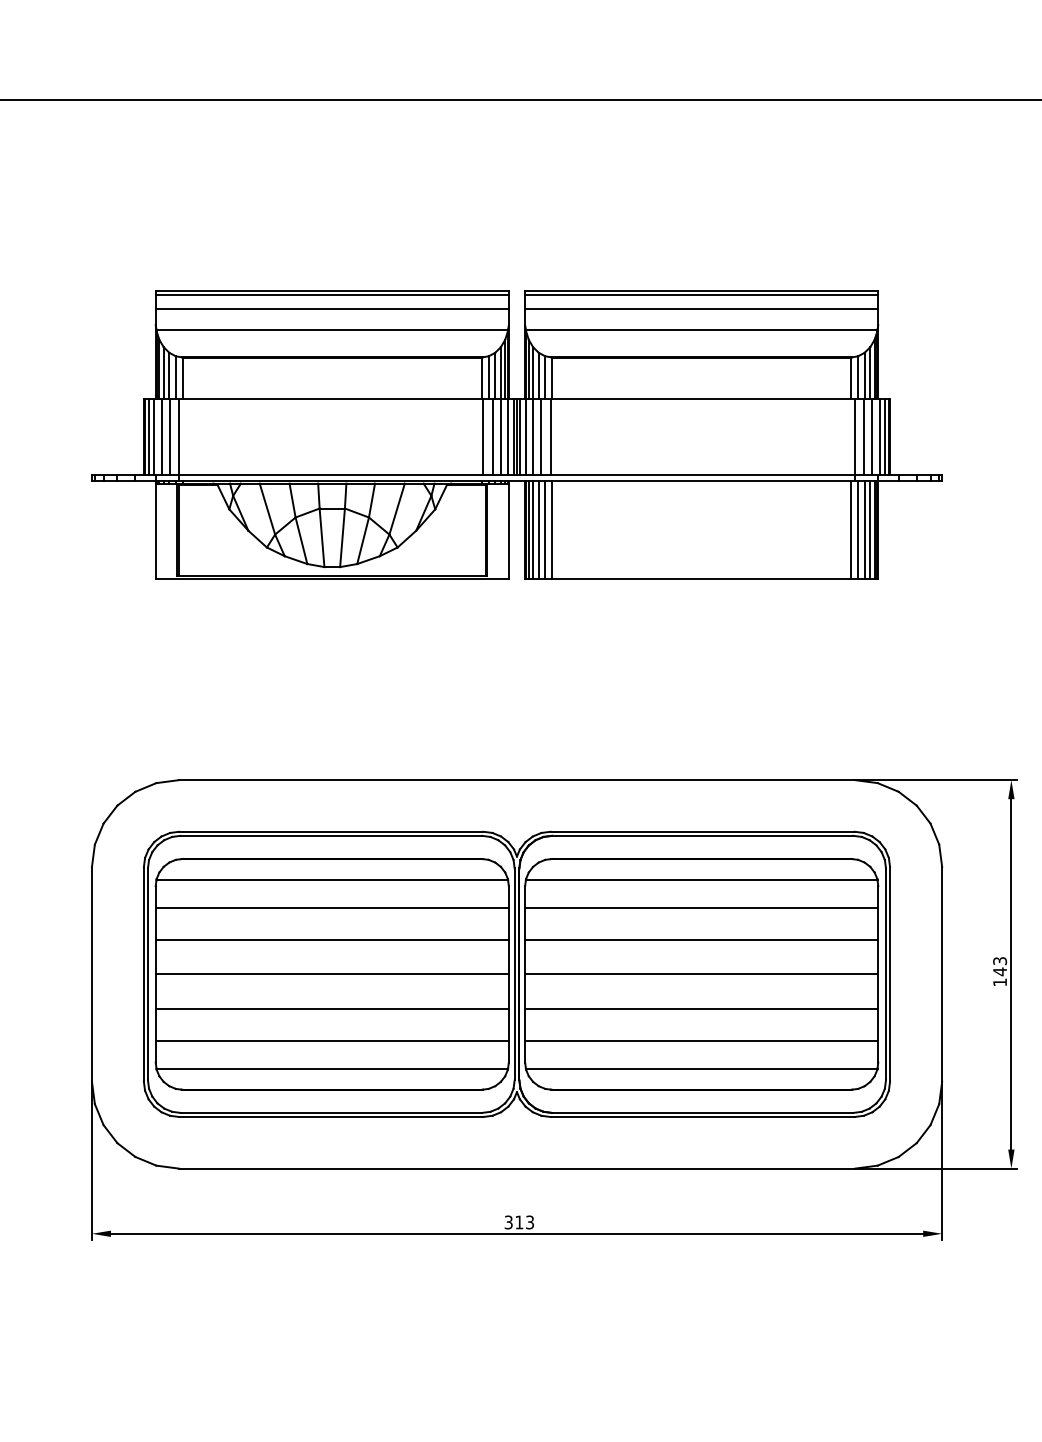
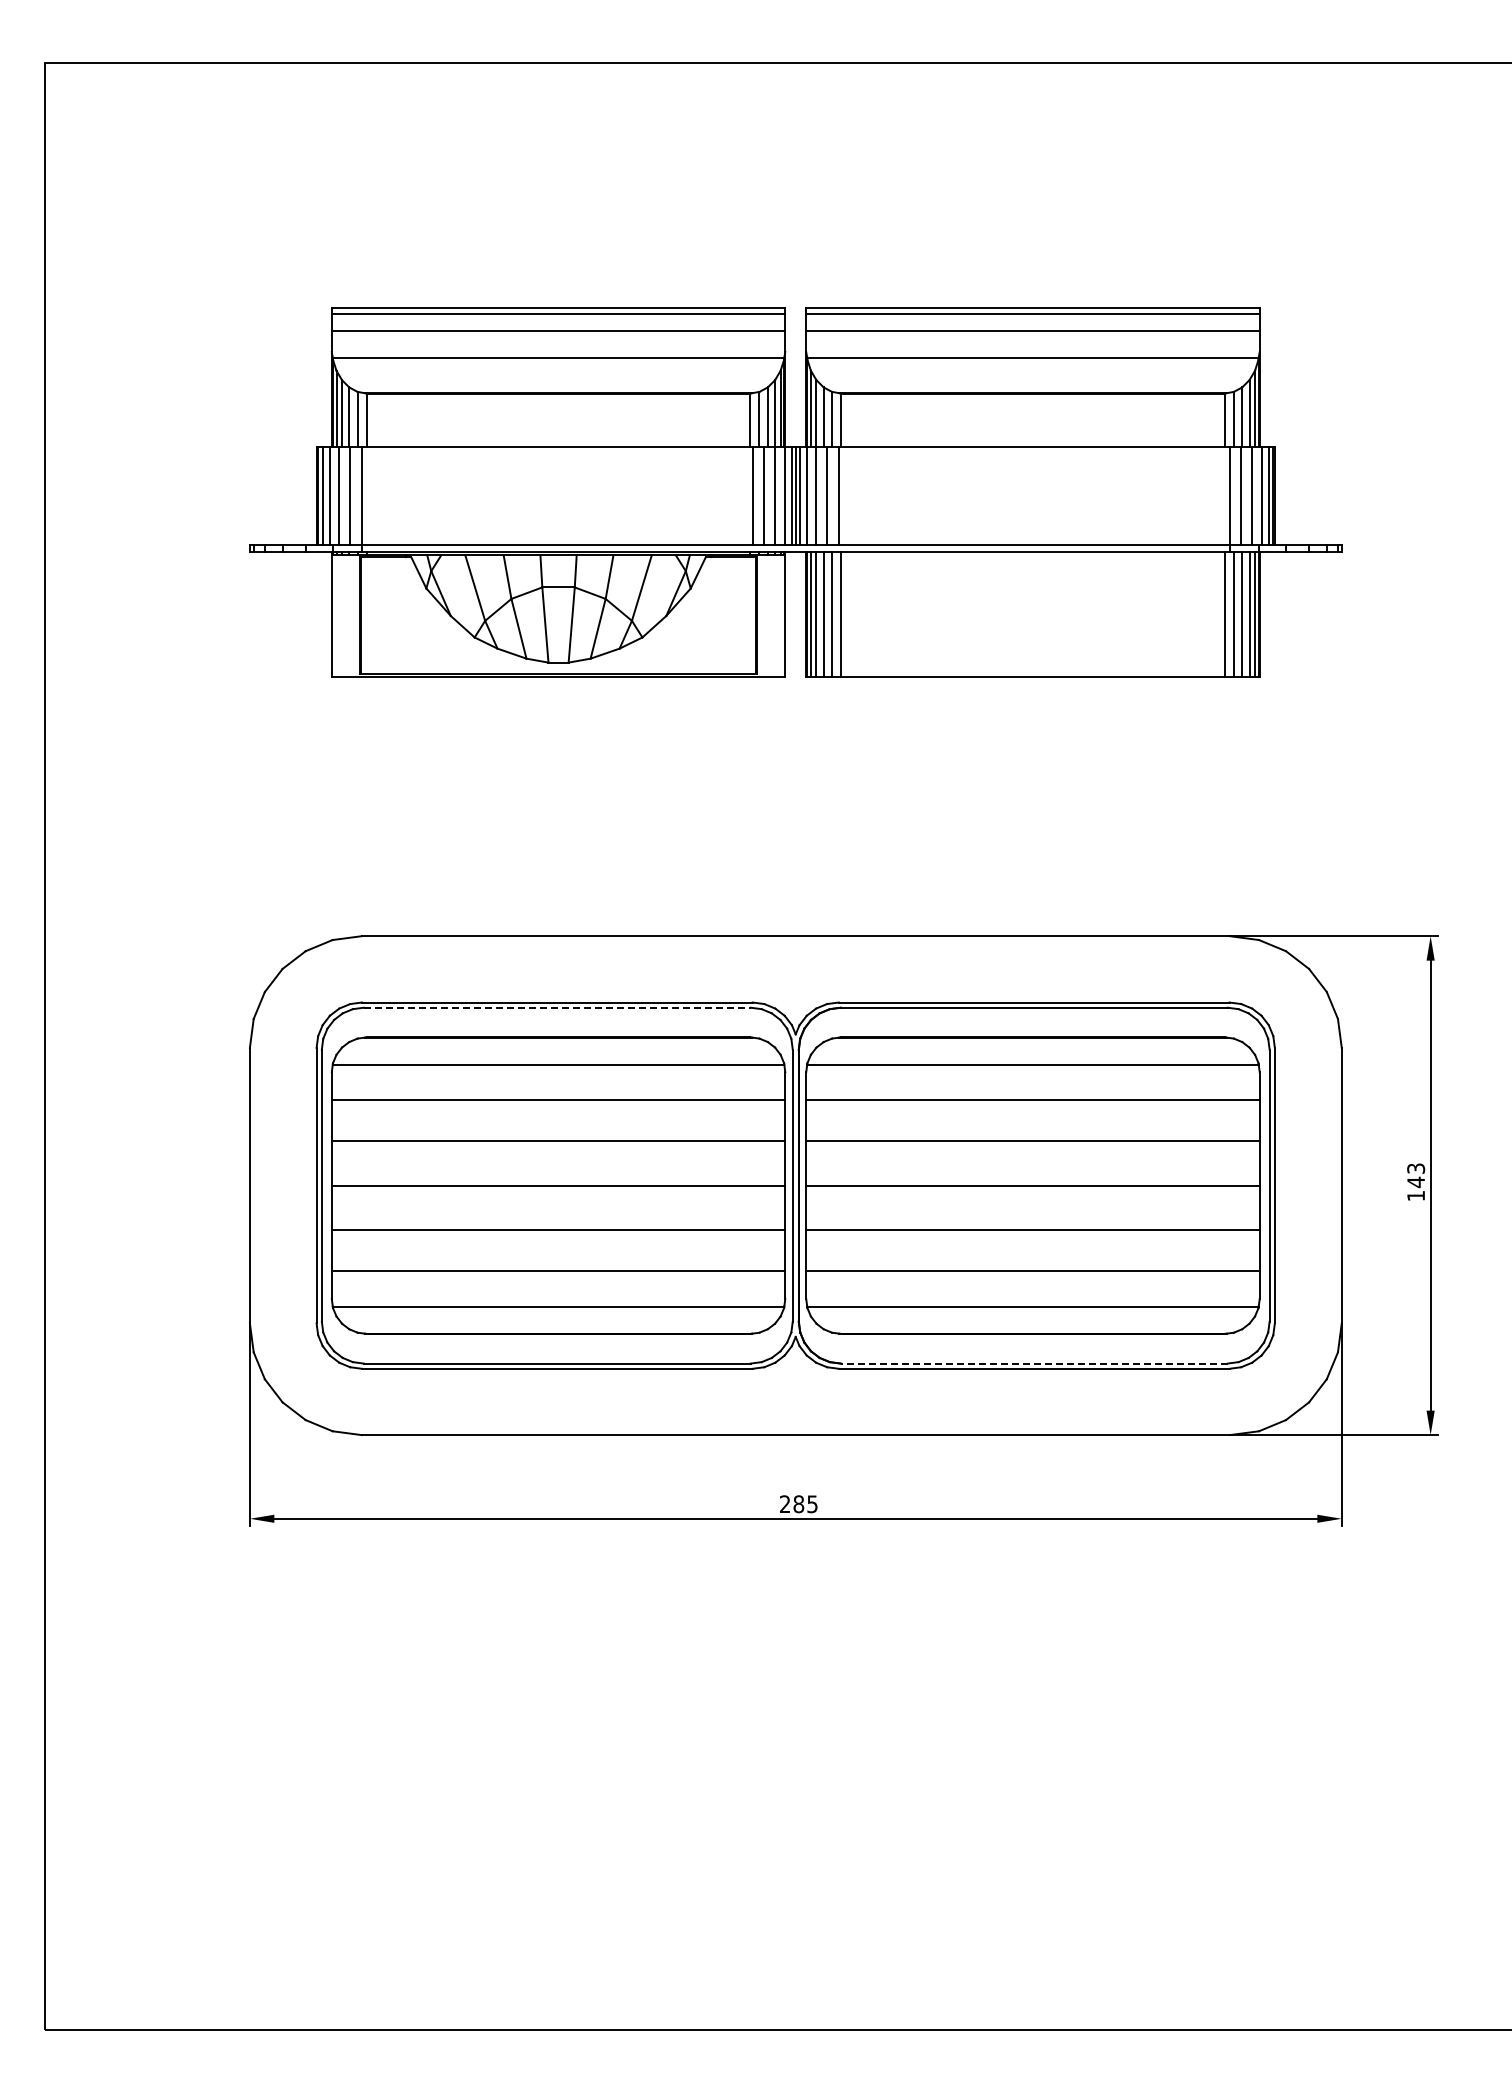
line: (331, 835) -> (557, 1007), solid -> dashed
line: (702, 1112) -> (1034, 1363), solid -> dashed
text: (519, 1222) -> (798, 1504), 313 -> 285

